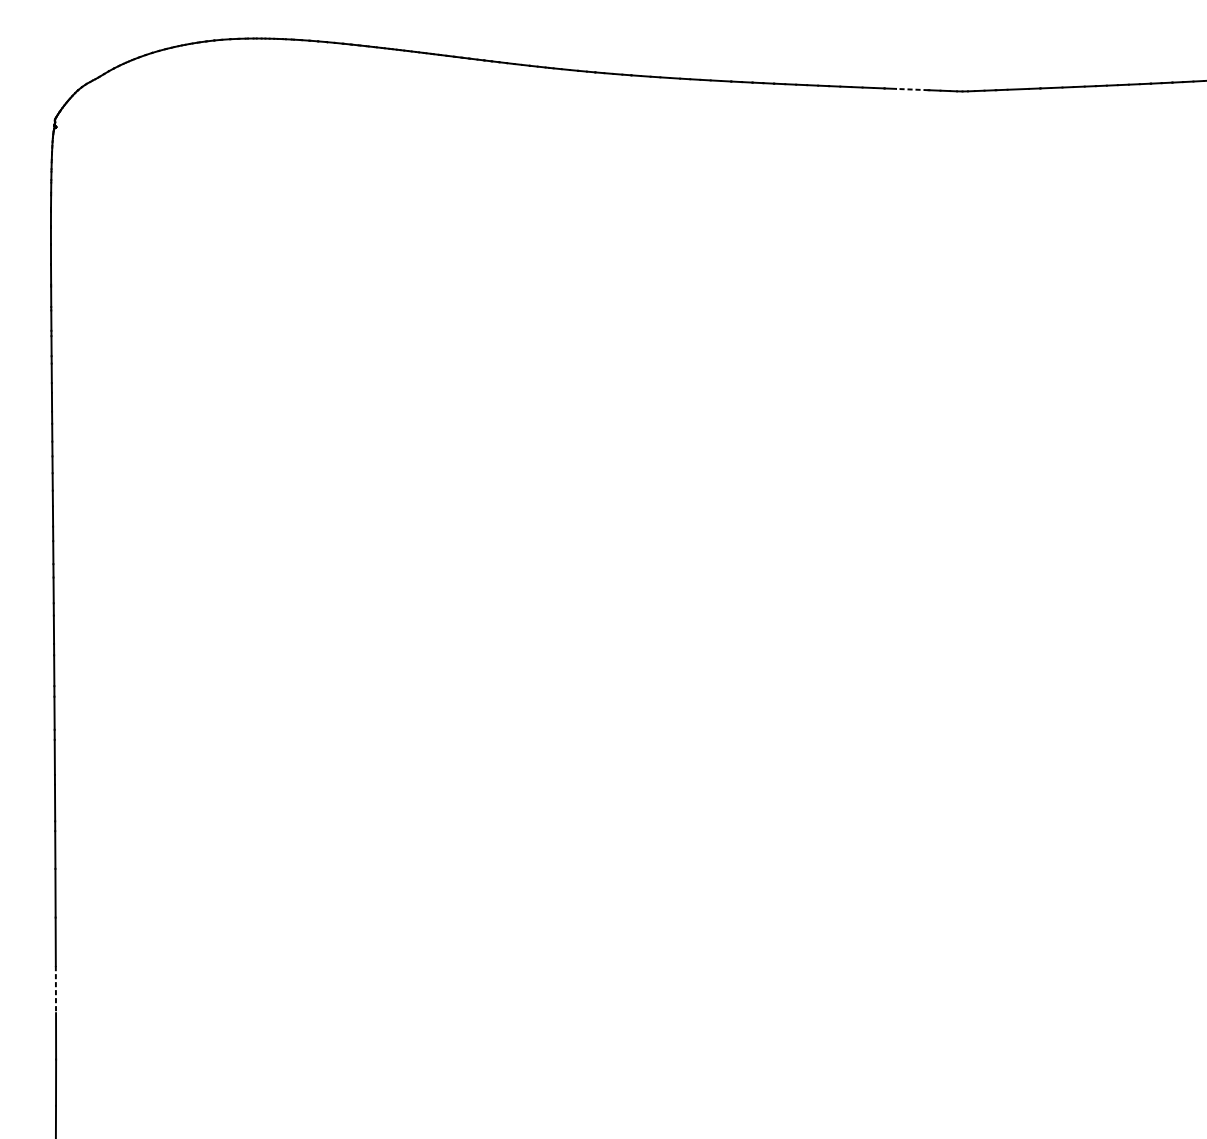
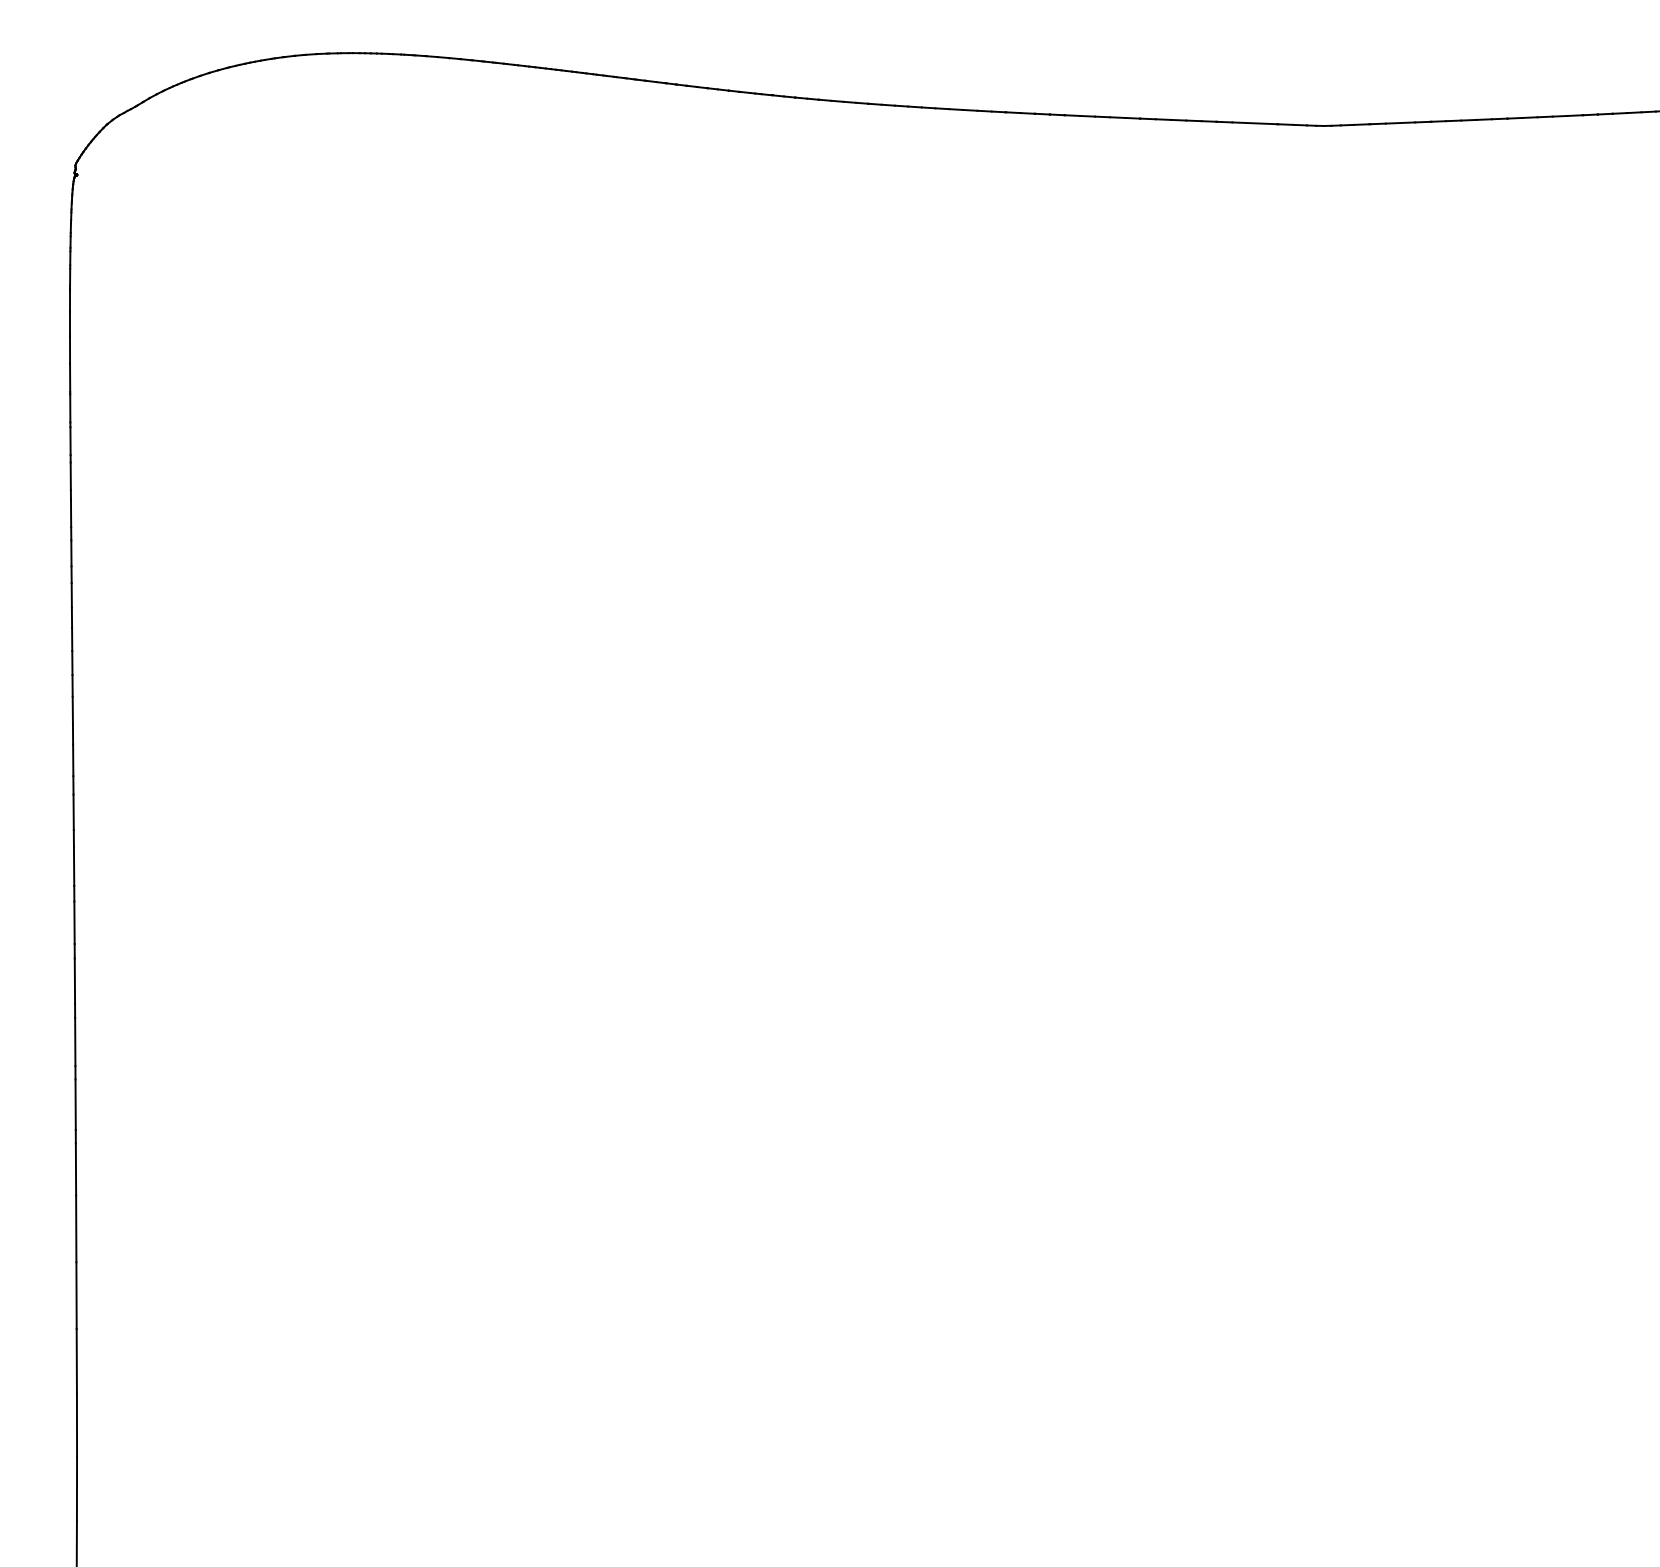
line: (912, 89) -> (1254, 123), dashed -> solid
line: (55, 989) -> (76, 1361), dashed -> solid

